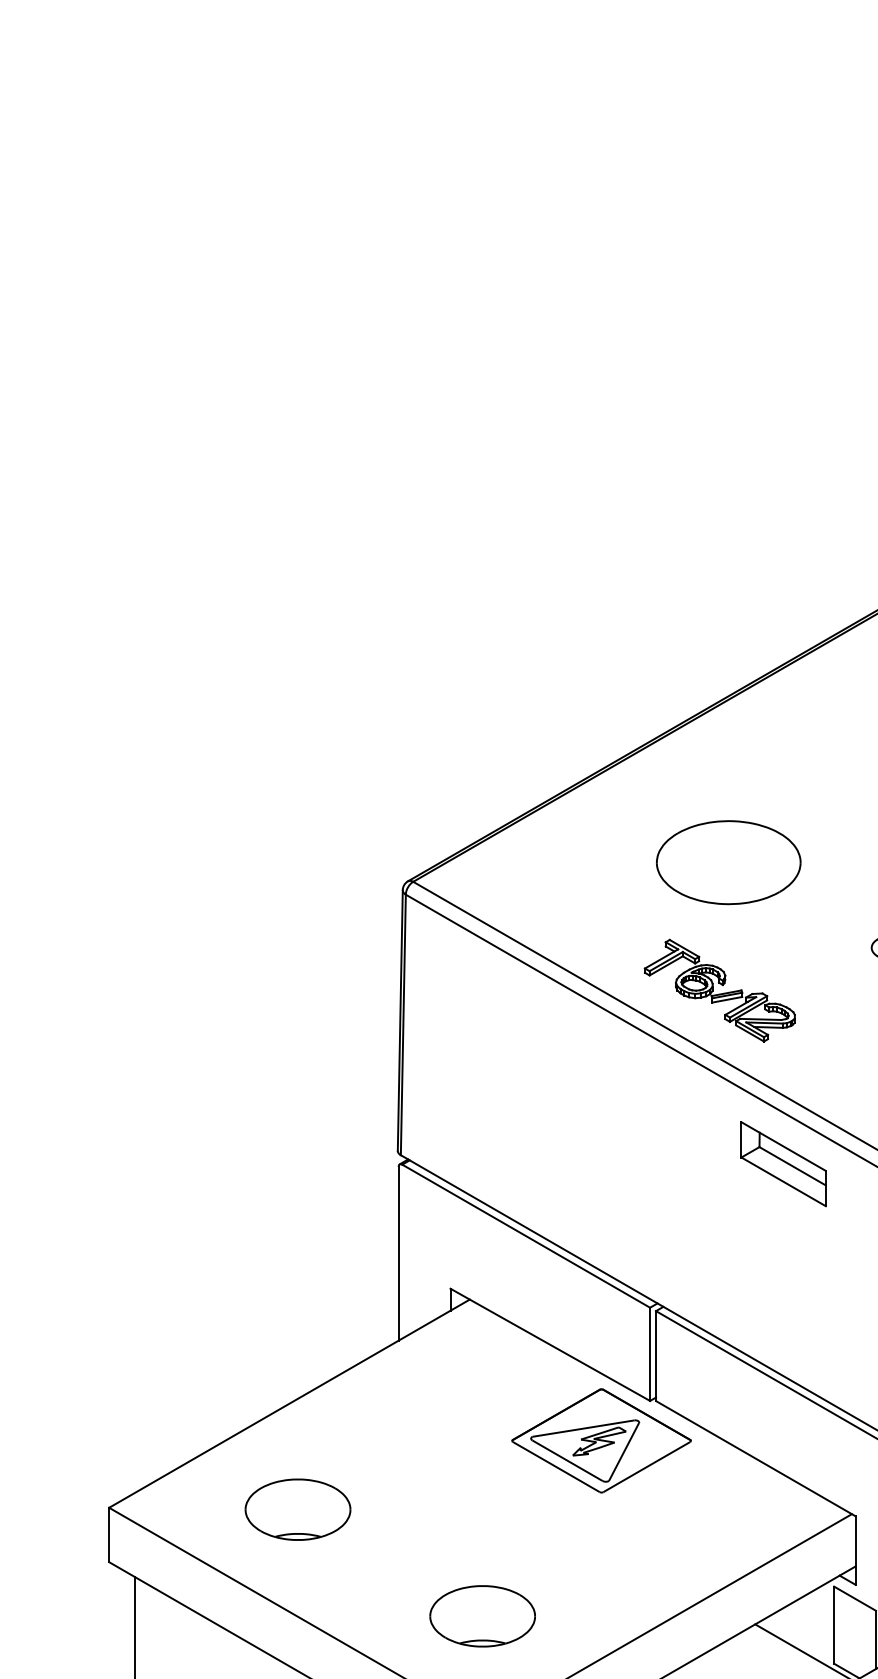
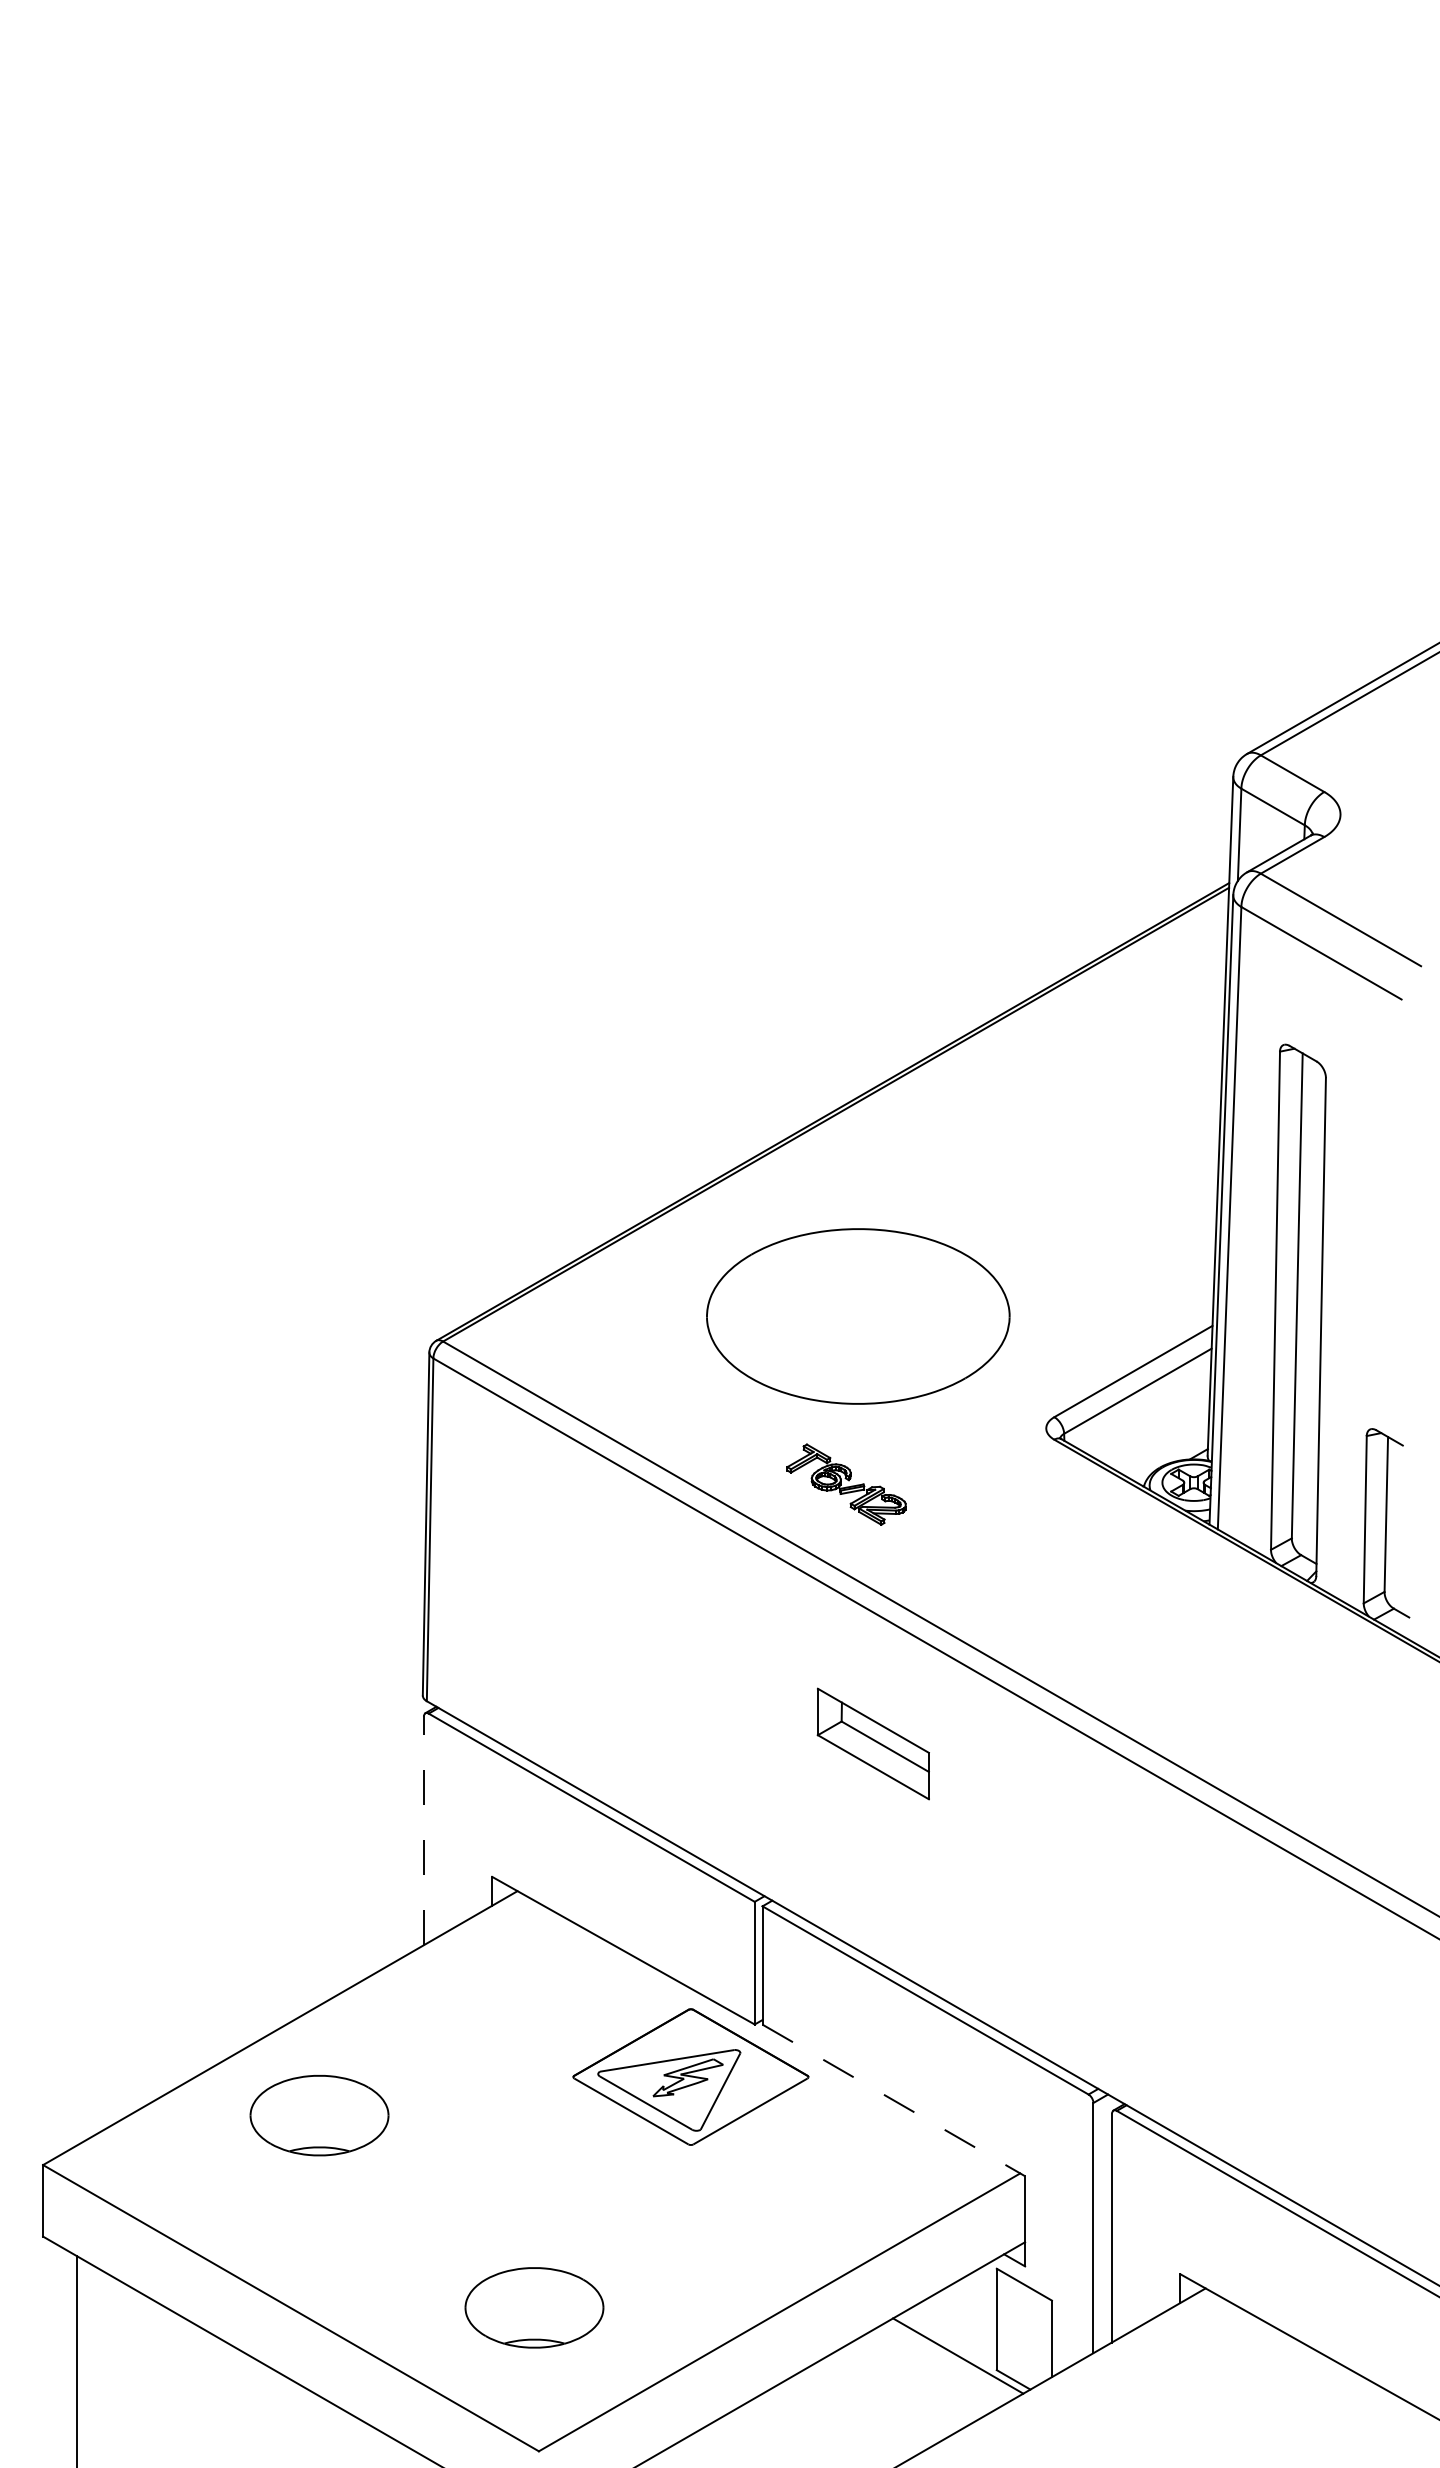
part: (728, 862) -> (857, 1315), size x1.6
part: (719, 990) -> (846, 1484), size x0.6
part: (782, 1163) -> (872, 1743), moved
line: (398, 1253) -> (423, 1830), solid -> dashed
line: (755, 1458) -> (893, 2100), solid -> dashed
part: (297, 1509) -> (319, 2115), moved

